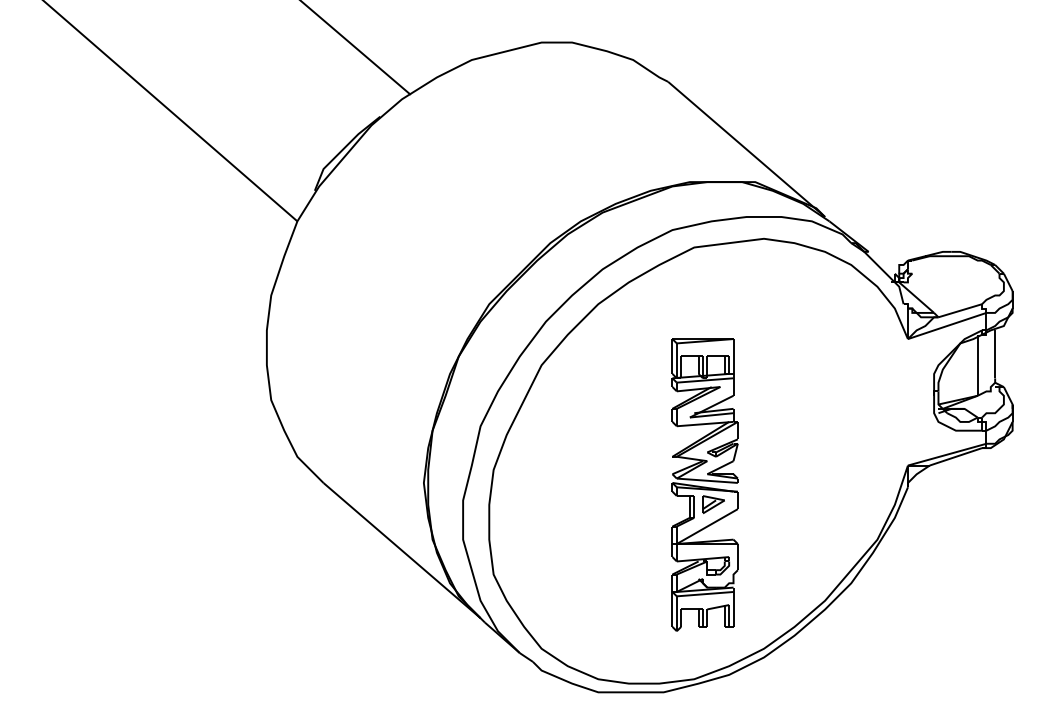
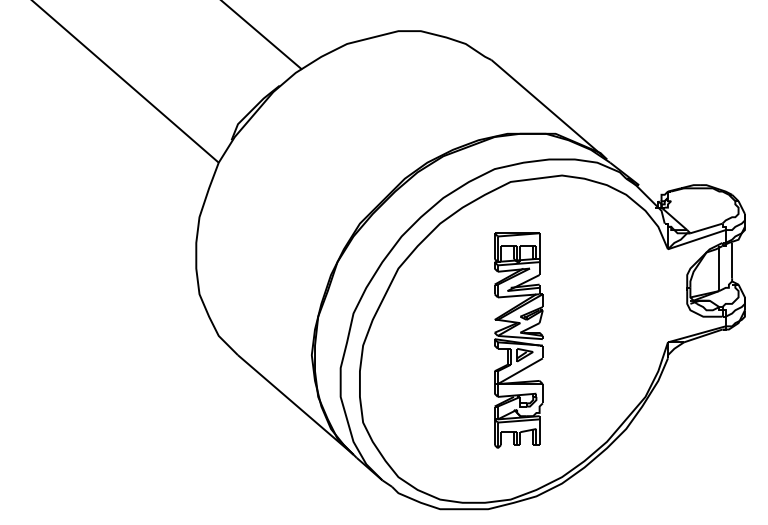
part: (704, 484) -> (518, 340), moved

